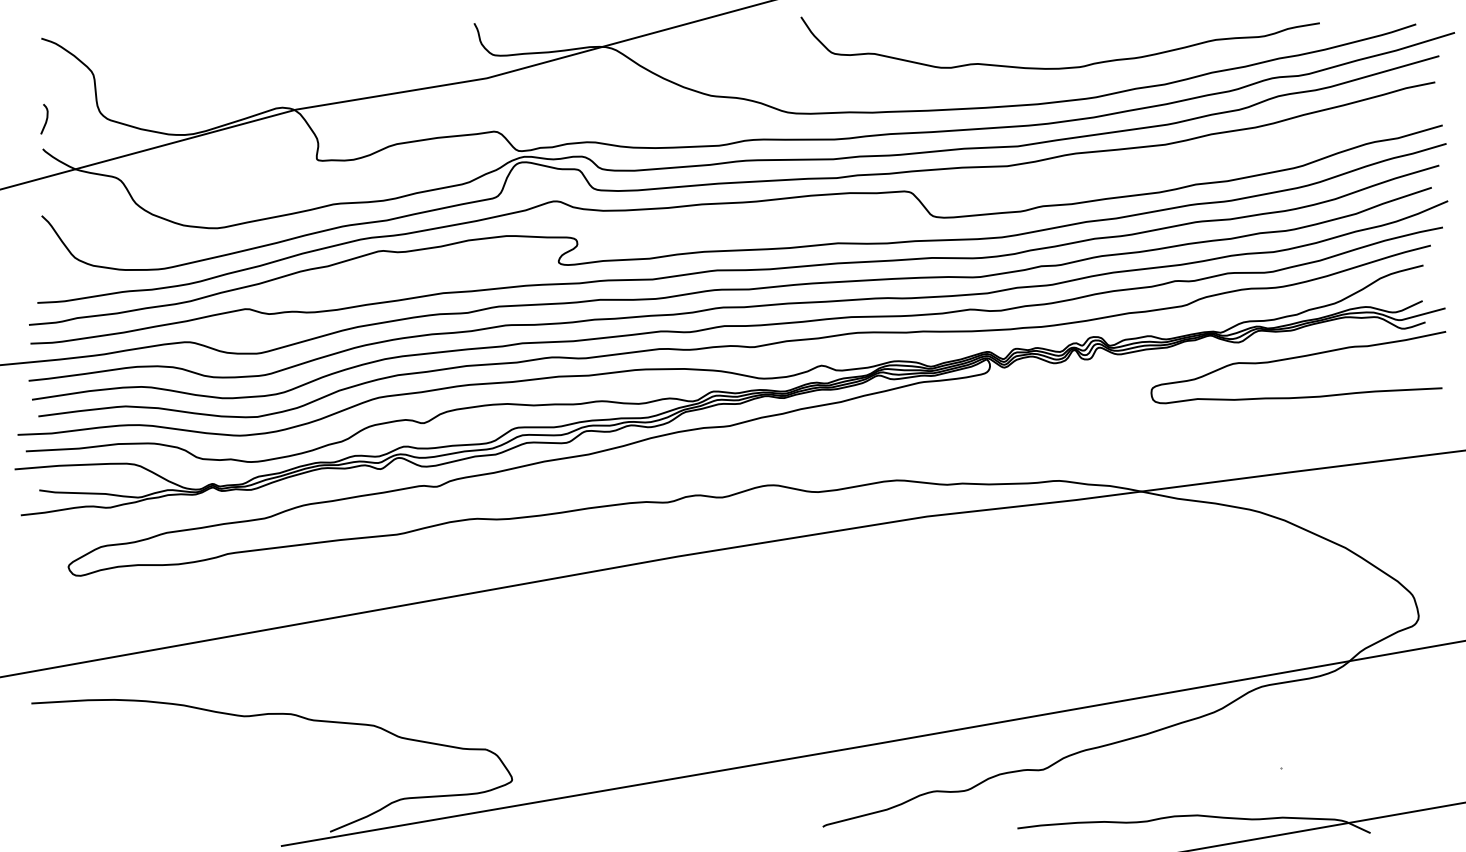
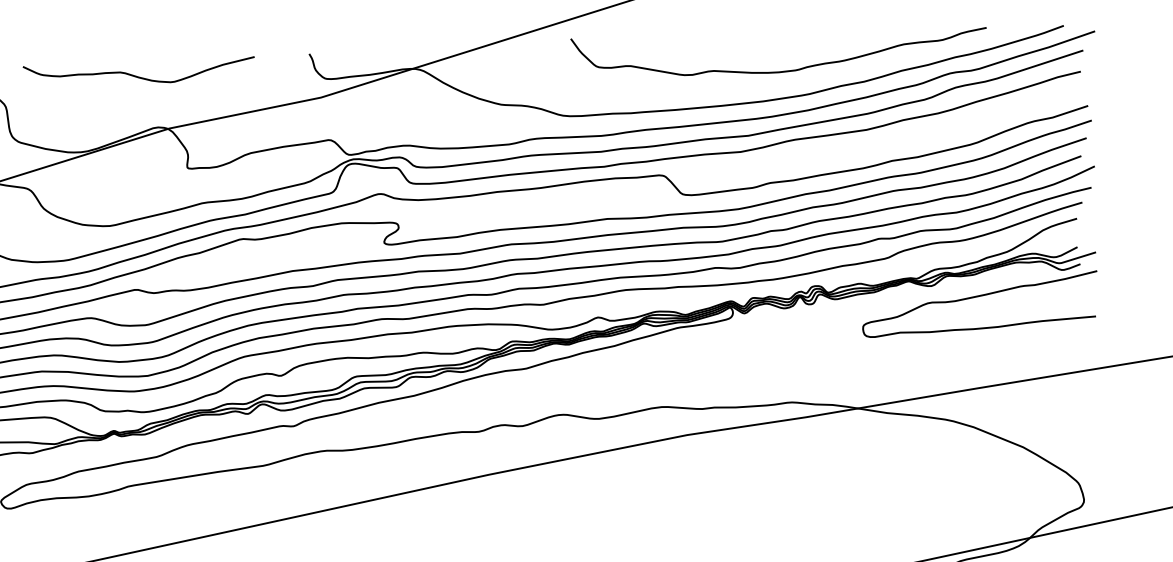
curve: (258, 42) -> (137, 75), added

